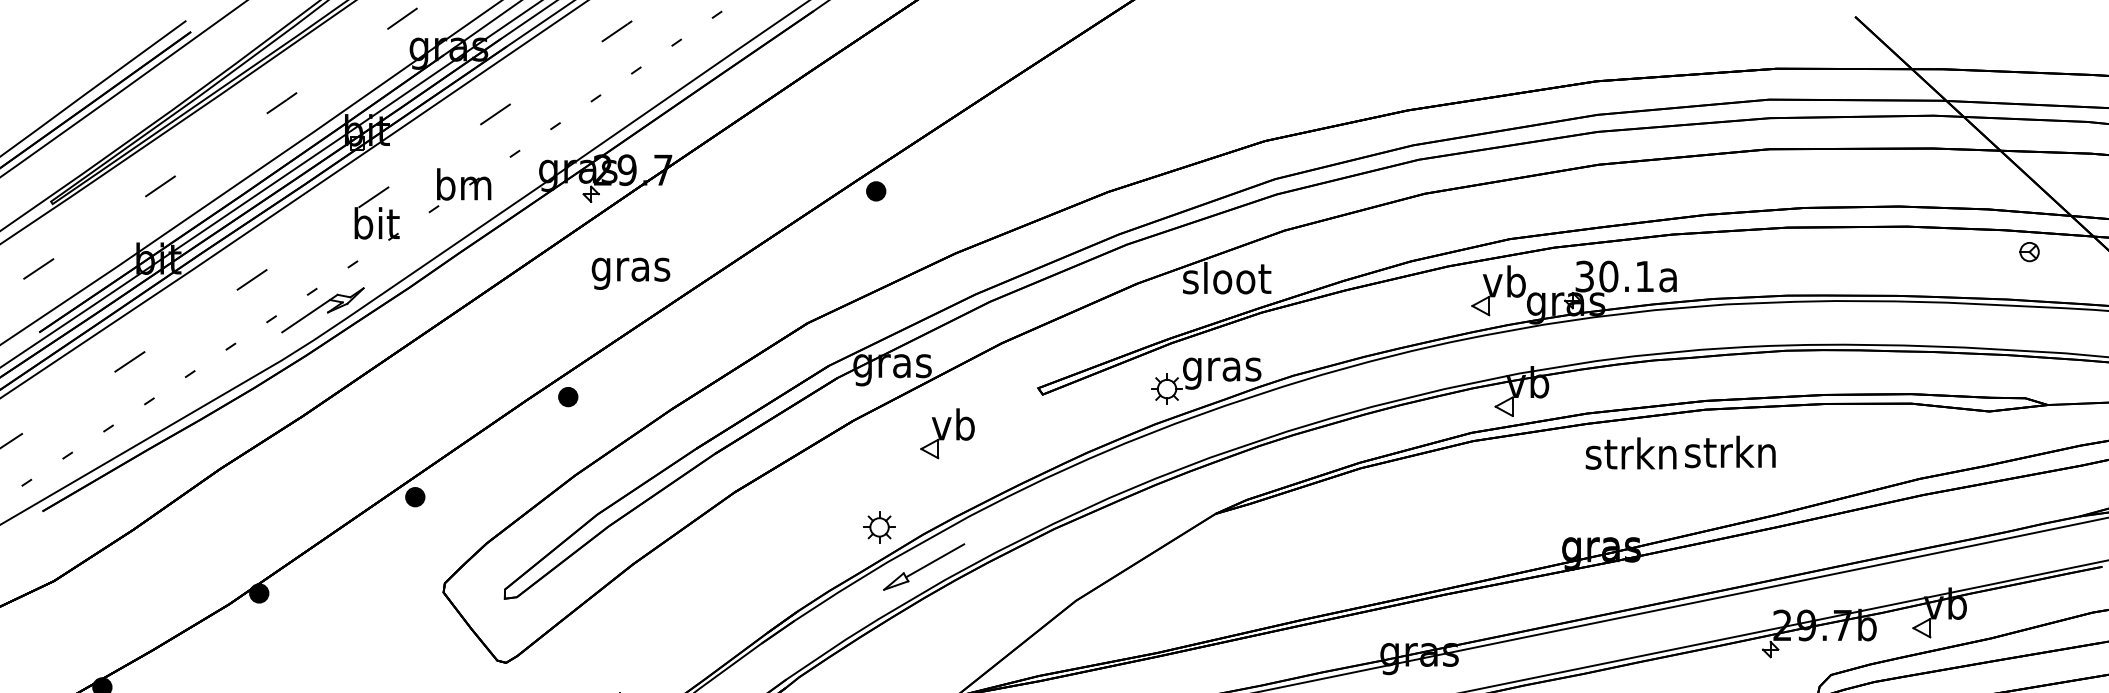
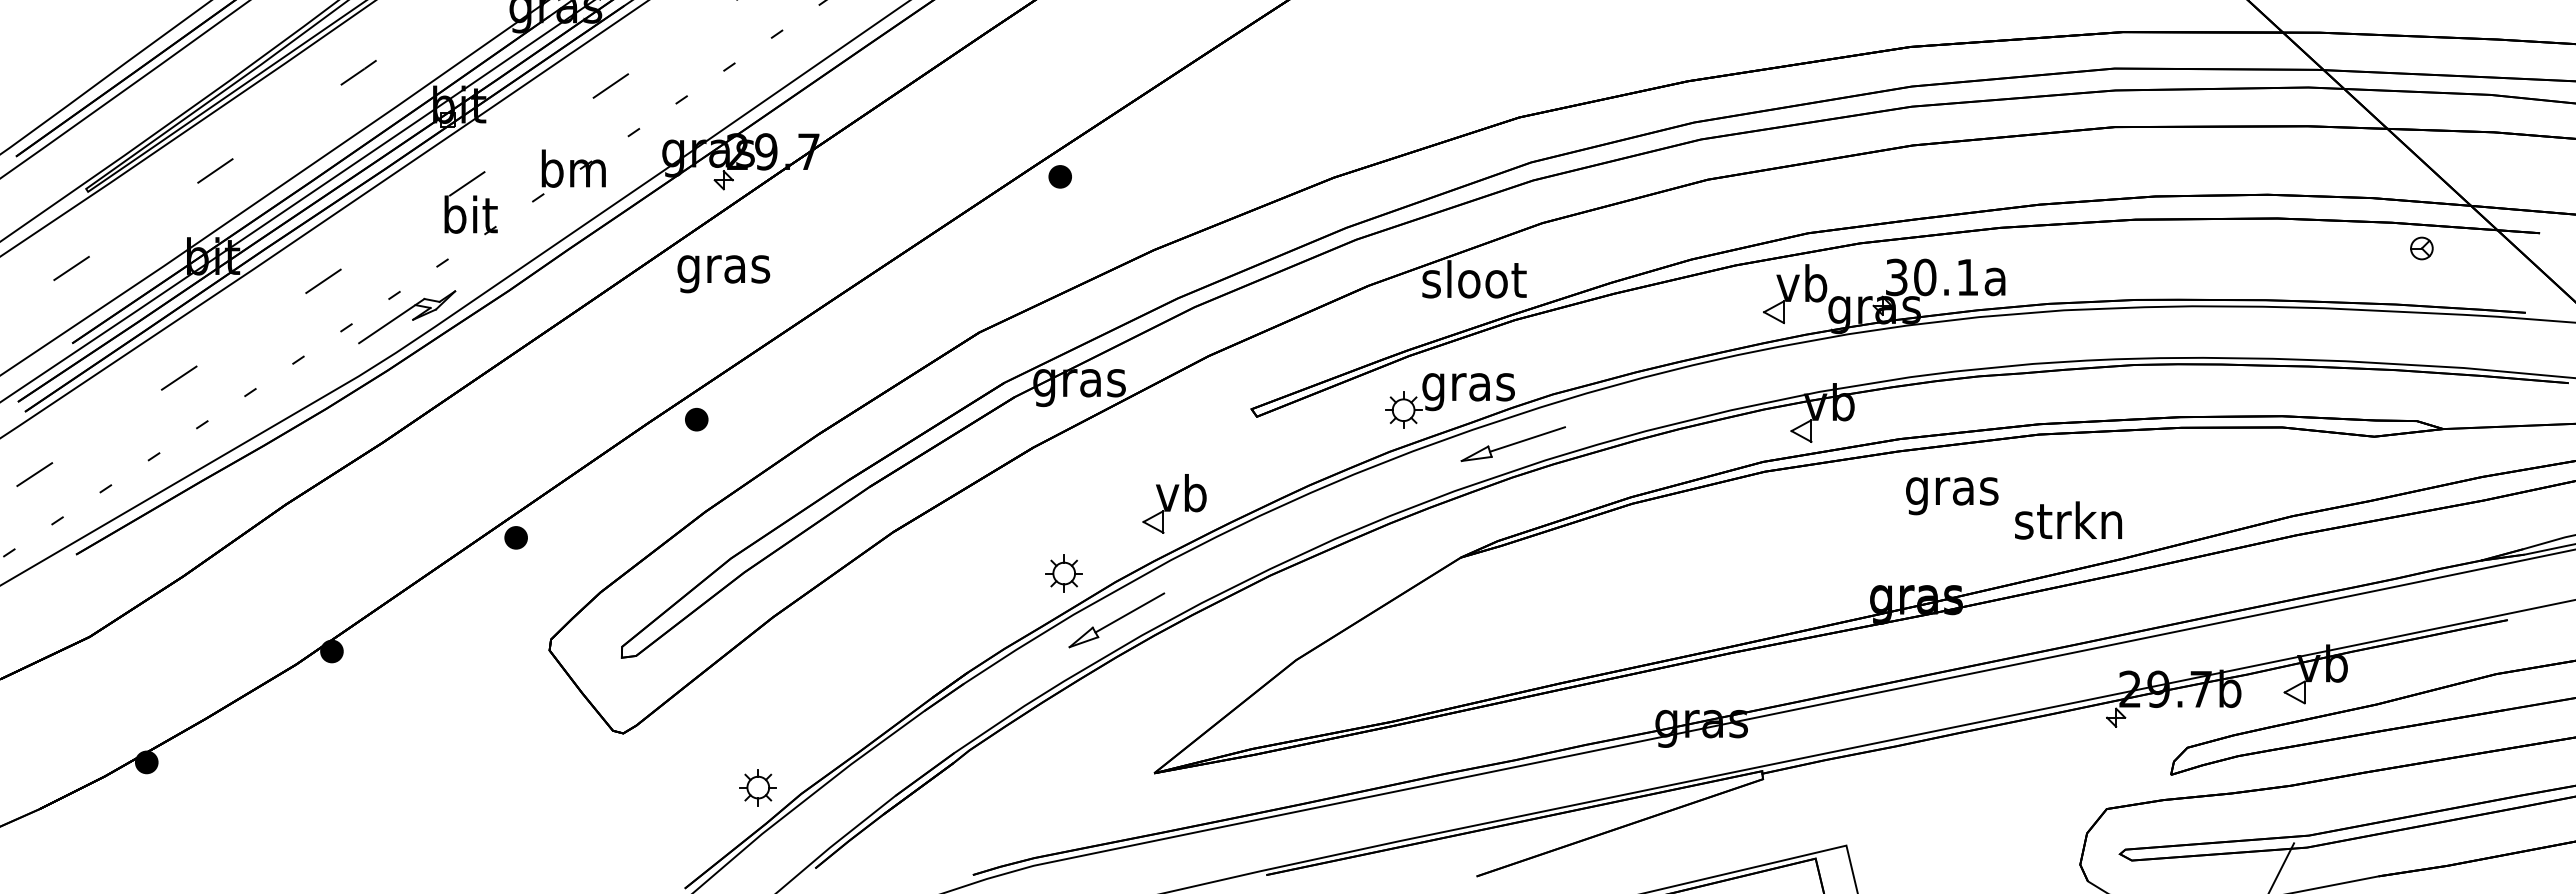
text: (630, 274) -> (723, 274), moved
part: (1259, 418) -> (1512, 444), added
part: (947, 433) -> (1174, 503), moved
text: (1730, 451) -> (2068, 520), moved
text: (1631, 457) -> (1951, 491), strkn -> gras

